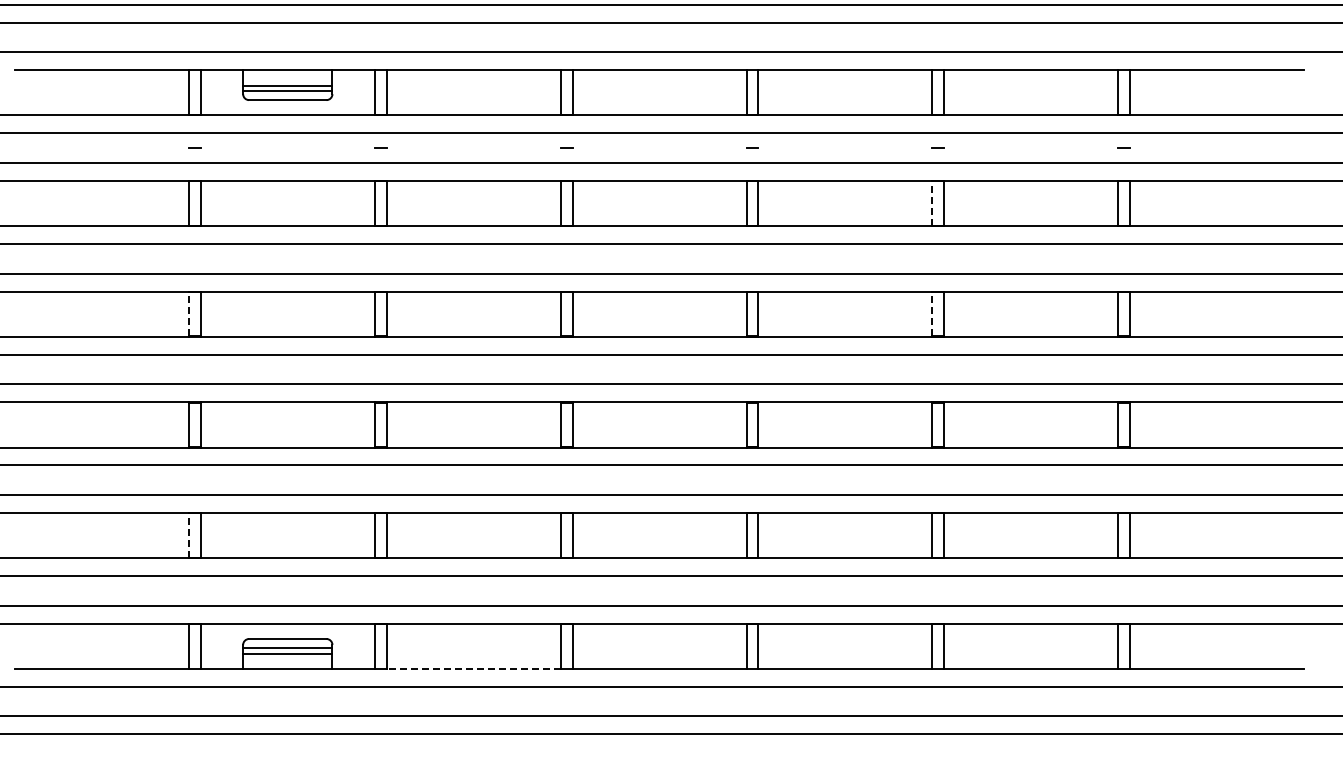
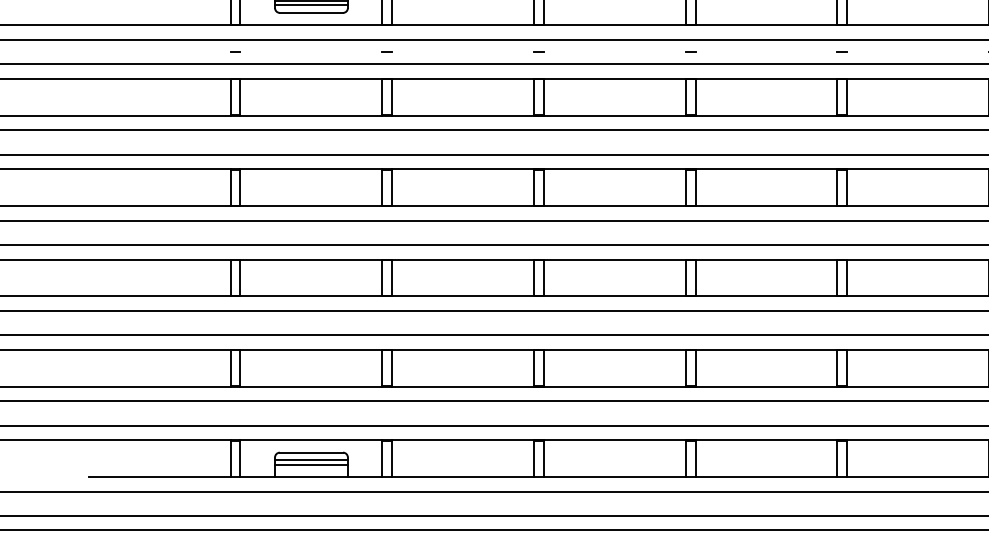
line: (932, 203) -> (837, 97), dashed -> solid
line: (188, 313) -> (230, 187), dashed -> solid
line: (932, 313) -> (837, 187), dashed -> solid
line: (188, 535) -> (230, 368), dashed -> solid
line: (473, 668) -> (463, 476), dashed -> solid

